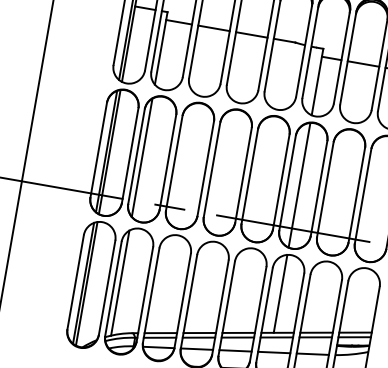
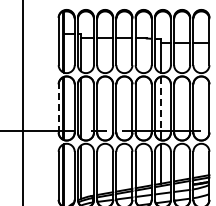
line: (98, 148) -> (58, 107), solid -> dashed
line: (302, 175) -> (161, 103), solid -> dashed

